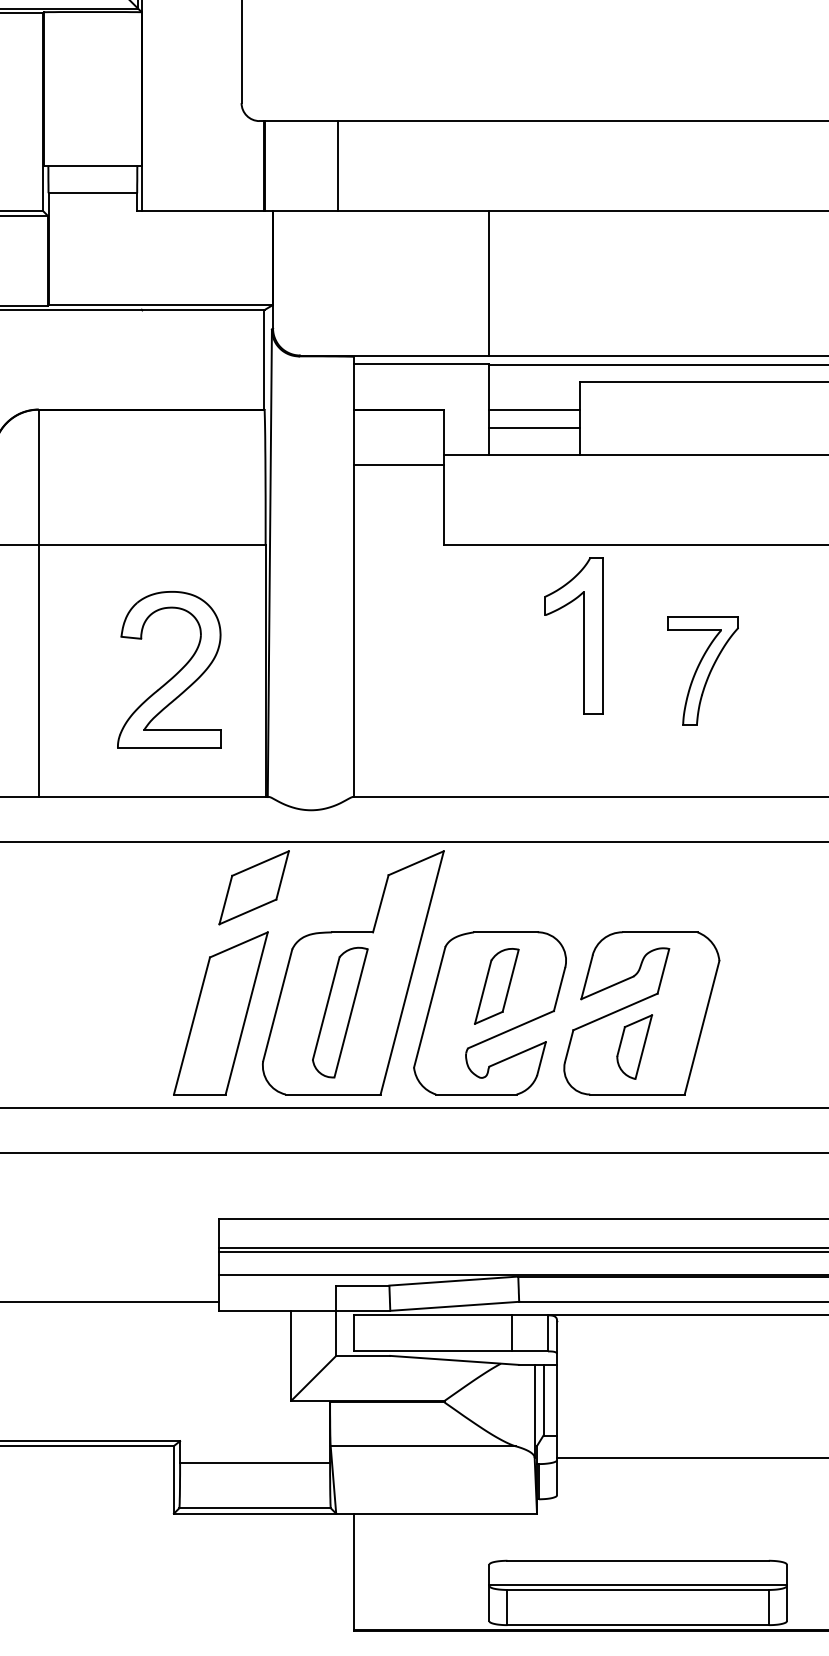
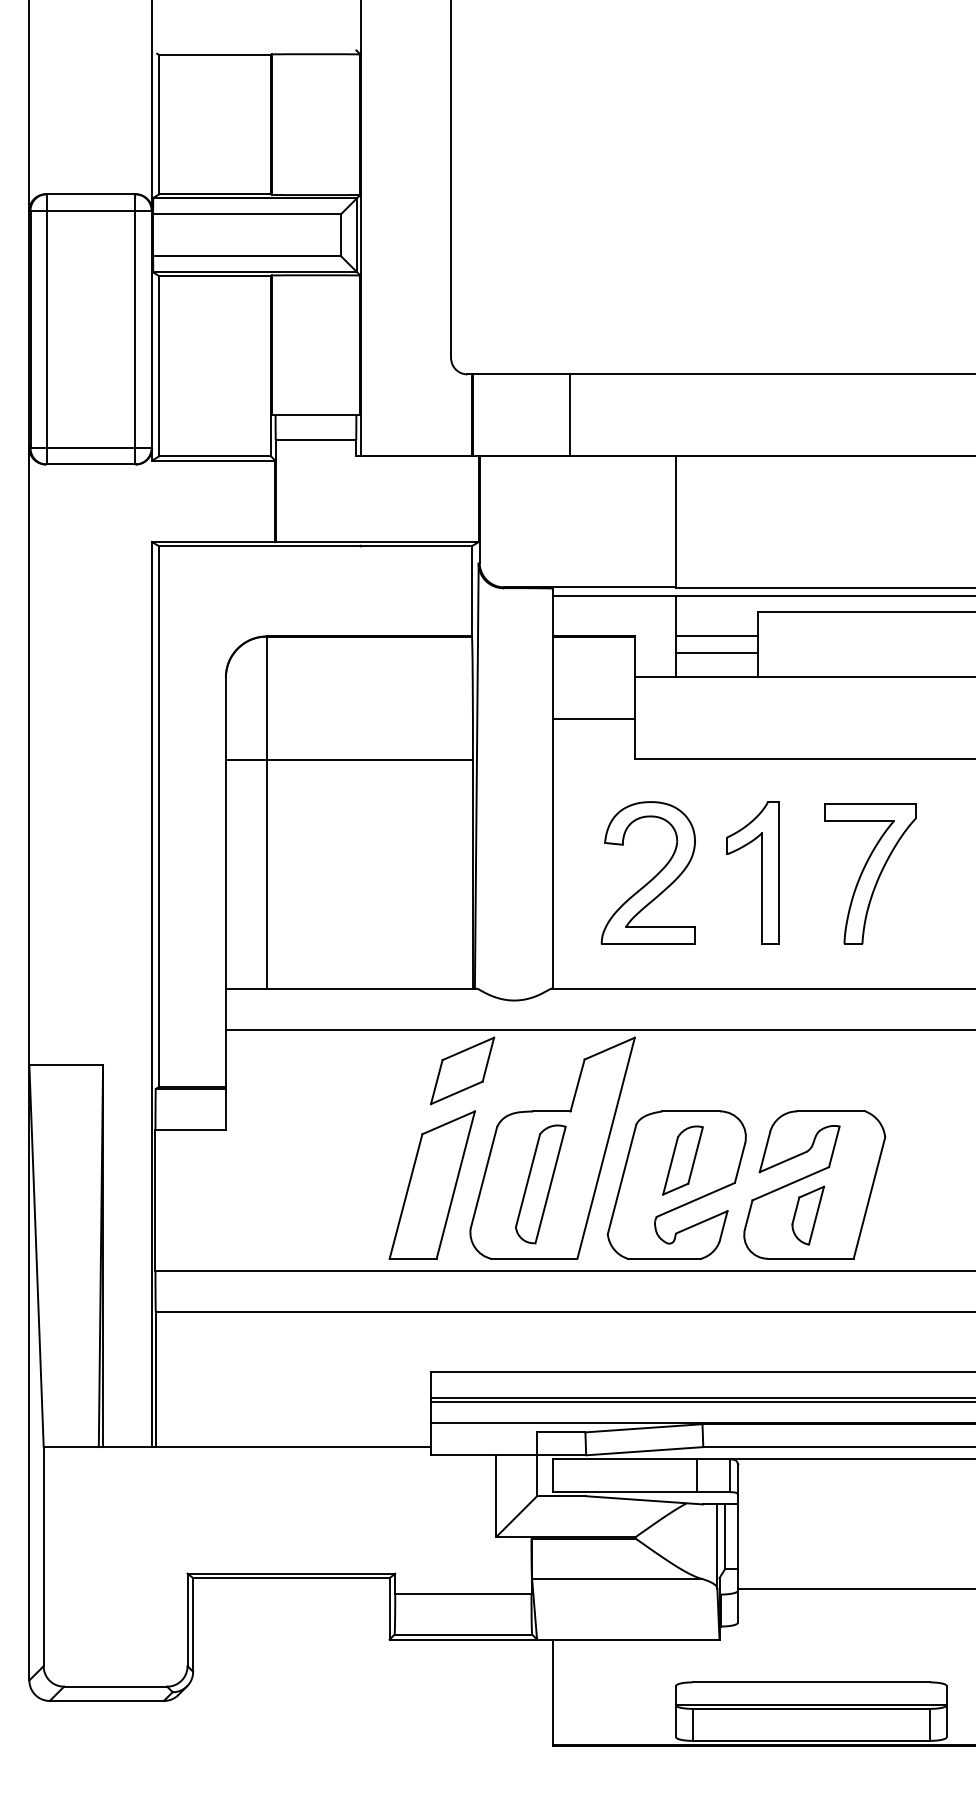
line: (337, 166) -> (569, 415), moved
line: (399, 464) -> (594, 718), moved
part: (583, 635) -> (761, 872), moved
part: (703, 670) -> (870, 873), size x1.43
part: (172, 675) -> (651, 878), moved

